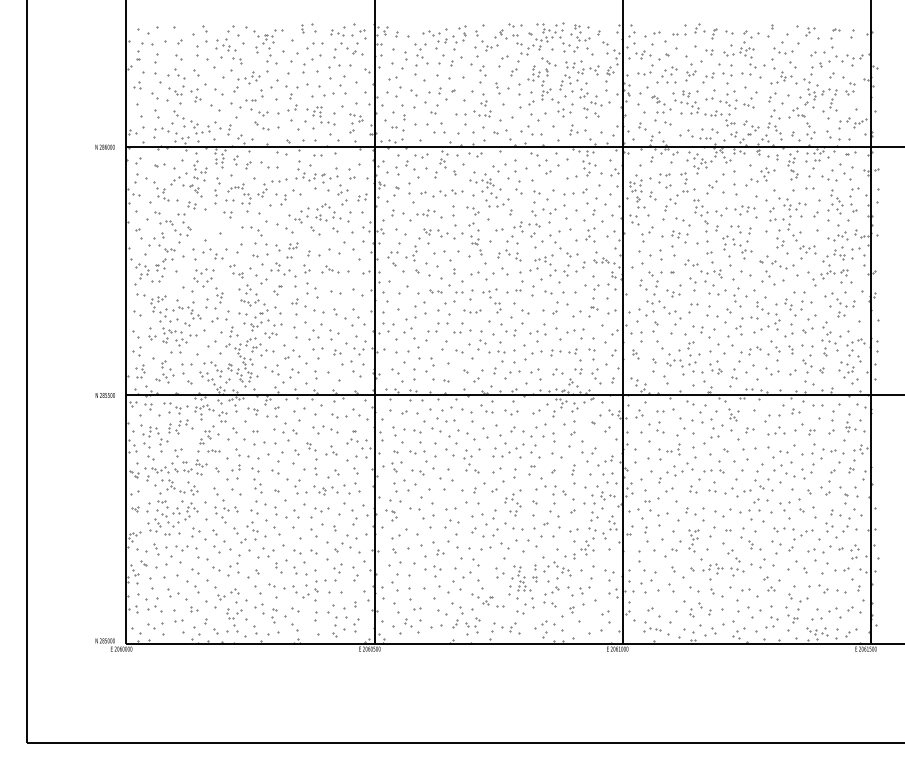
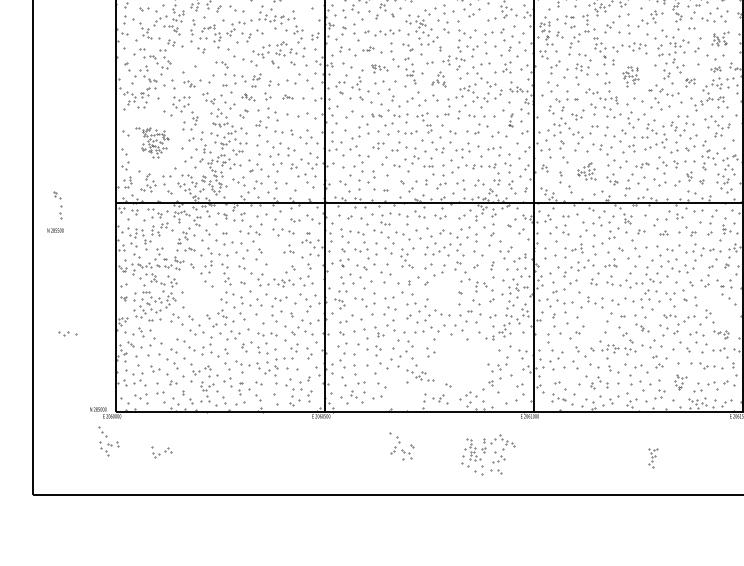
part: (351, 173) -> (305, 15), removed
part: (843, 200) -> (720, 38), size x0.6
part: (425, 212) -> (368, 48), size x0.7
part: (251, 231) -> (221, 64), size x0.7
part: (439, 236) -> (379, 68), size x0.6
part: (837, 236) -> (715, 68), size x0.6
part: (737, 245) -> (630, 76), size x0.6
part: (509, 248) -> (438, 79), size x0.7
part: (807, 252) -> (689, 82), size x0.7
part: (212, 253) -> (188, 83), size x0.6
part: (660, 254) -> (566, 84), size x1.6
part: (283, 269) -> (248, 96), size x0.6
part: (330, 269) -> (288, 96), size x0.7
part: (335, 292) -> (292, 116), size x1.6
part: (594, 297) -> (510, 120), size x0.6
part: (472, 311) -> (407, 132), size x1.4
part: (168, 323) -> (151, 142), size x0.6
part: (437, 327) -> (378, 145), size x0.6
part: (750, 350) -> (641, 164), size x0.7
part: (496, 351) -> (427, 165), size x0.7
part: (684, 358) -> (586, 171), size x0.6
part: (807, 363) -> (689, 175), size x0.6
part: (512, 374) -> (441, 185), size x0.7
text: (104, 395) -> (54, 230), moved
part: (339, 415) -> (295, 219), size x0.7
part: (445, 419) -> (384, 223), size x0.6
part: (776, 430) -> (663, 232), size x0.6
part: (311, 458) -> (57, 205), moved
part: (713, 466) -> (610, 262), size x0.7
part: (554, 494) -> (476, 286), size x0.6
part: (512, 502) -> (441, 292), removed
part: (225, 505) -> (108, 441), moved
part: (843, 520) -> (720, 308), removed
part: (783, 529) -> (669, 315), size x0.7
part: (693, 540) -> (652, 457), moved
part: (750, 543) -> (641, 327), size x0.7
part: (186, 548) -> (67, 334), moved
part: (844, 551) -> (720, 334), size x0.6
part: (539, 584) -> (487, 454), moved
part: (796, 608) -> (680, 382), size x0.6
part: (315, 616) -> (275, 388), size x1.6
part: (465, 618) -> (401, 446), moved
part: (179, 691) -> (160, 452), added

